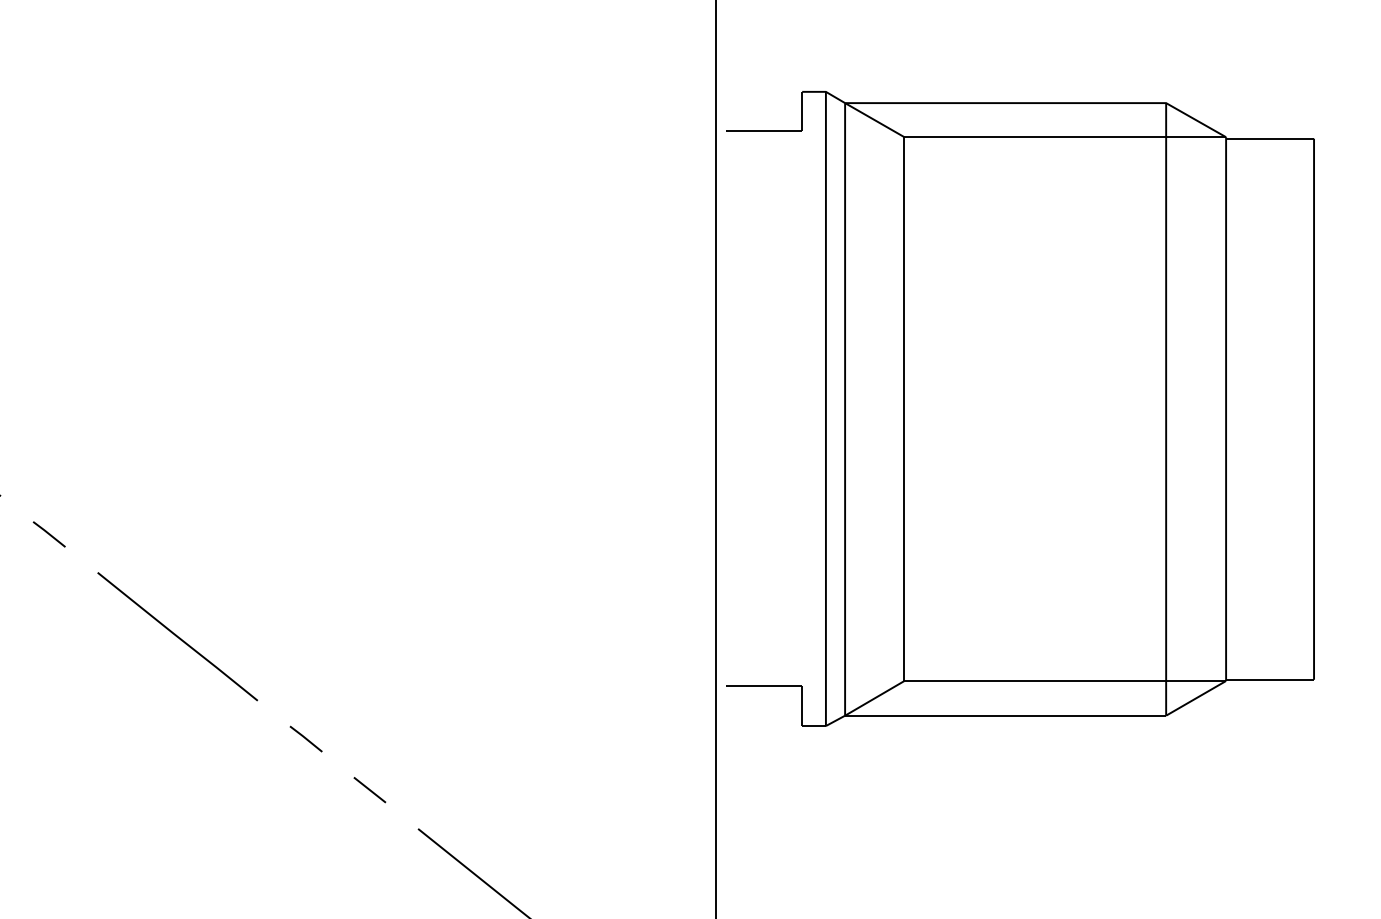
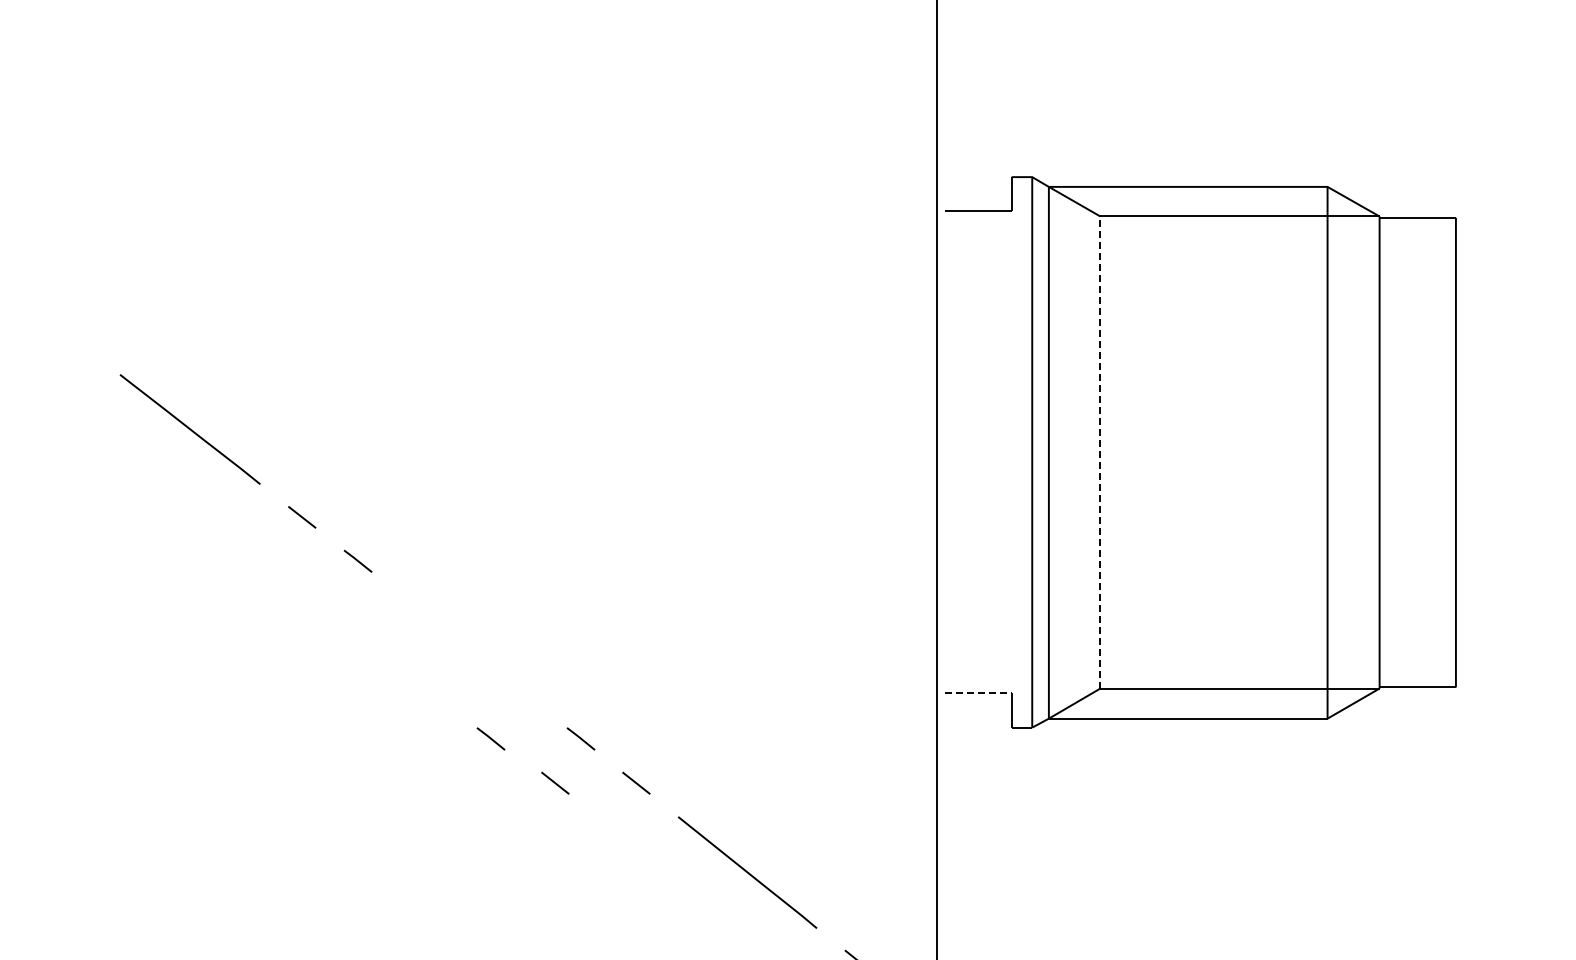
line: (904, 409) -> (1100, 452), solid -> dashed
line: (177, 637) -> (469, 650), removed
line: (764, 686) -> (978, 693), solid -> dashed
line: (201, 738) -> (490, 738), added
line: (276, 789) -> (555, 782), added

